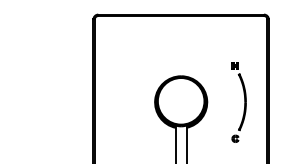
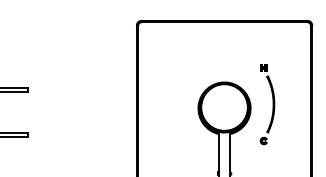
part: (239, 102) -> (267, 104), moved

